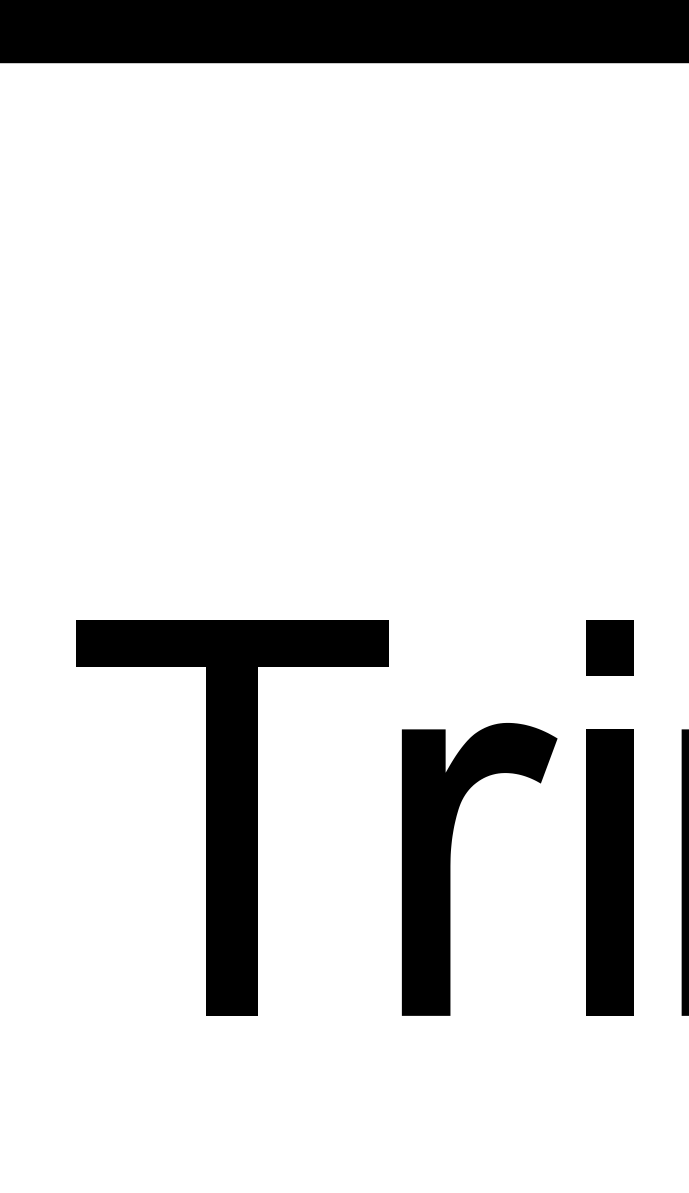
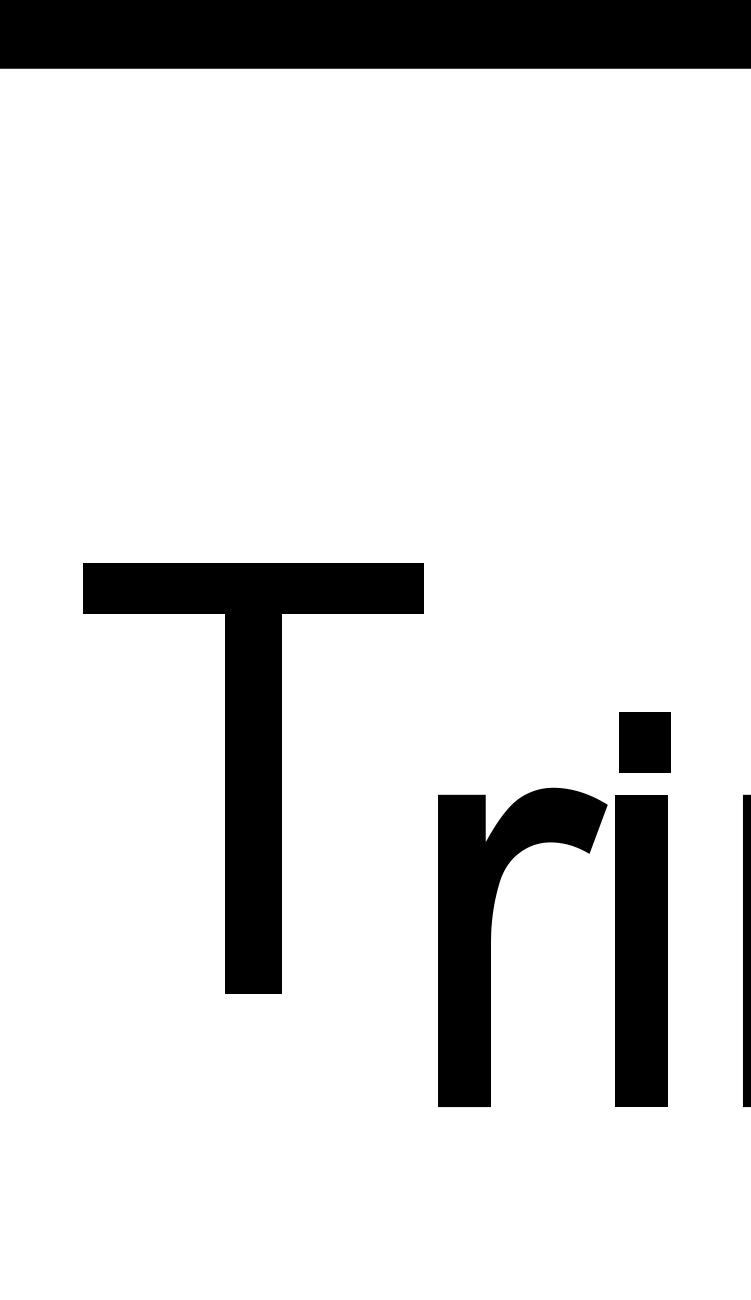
part: (609, 647) -> (644, 741), moved
part: (232, 817) -> (253, 777), moved
part: (609, 872) -> (641, 950), moved

